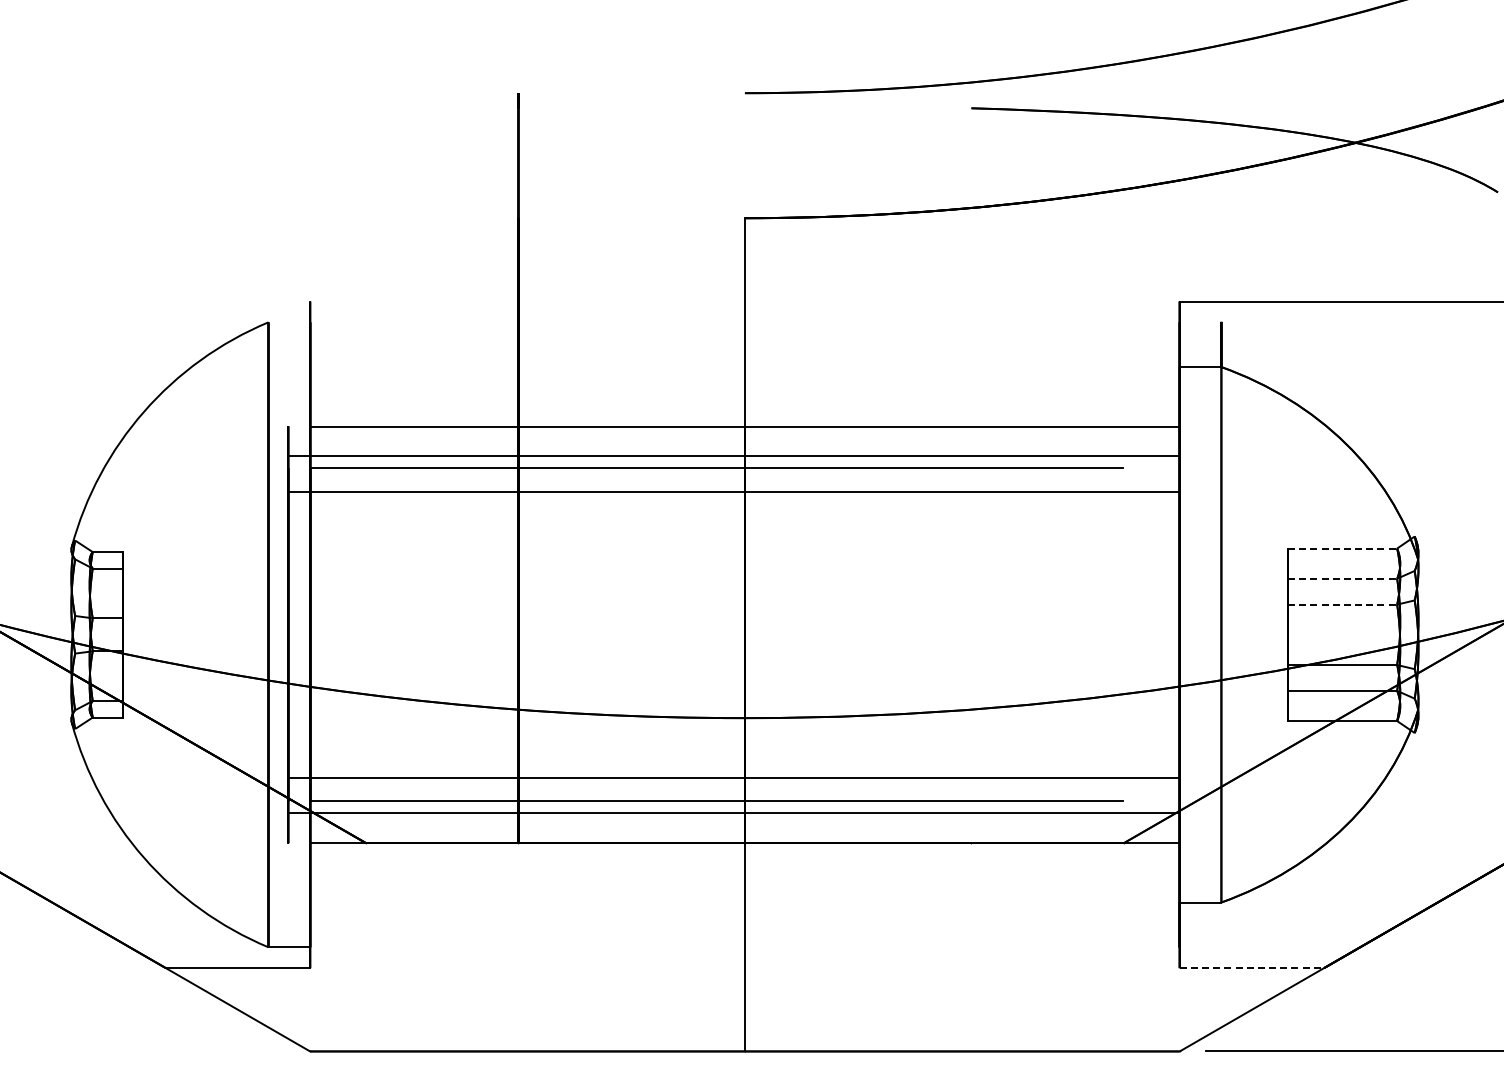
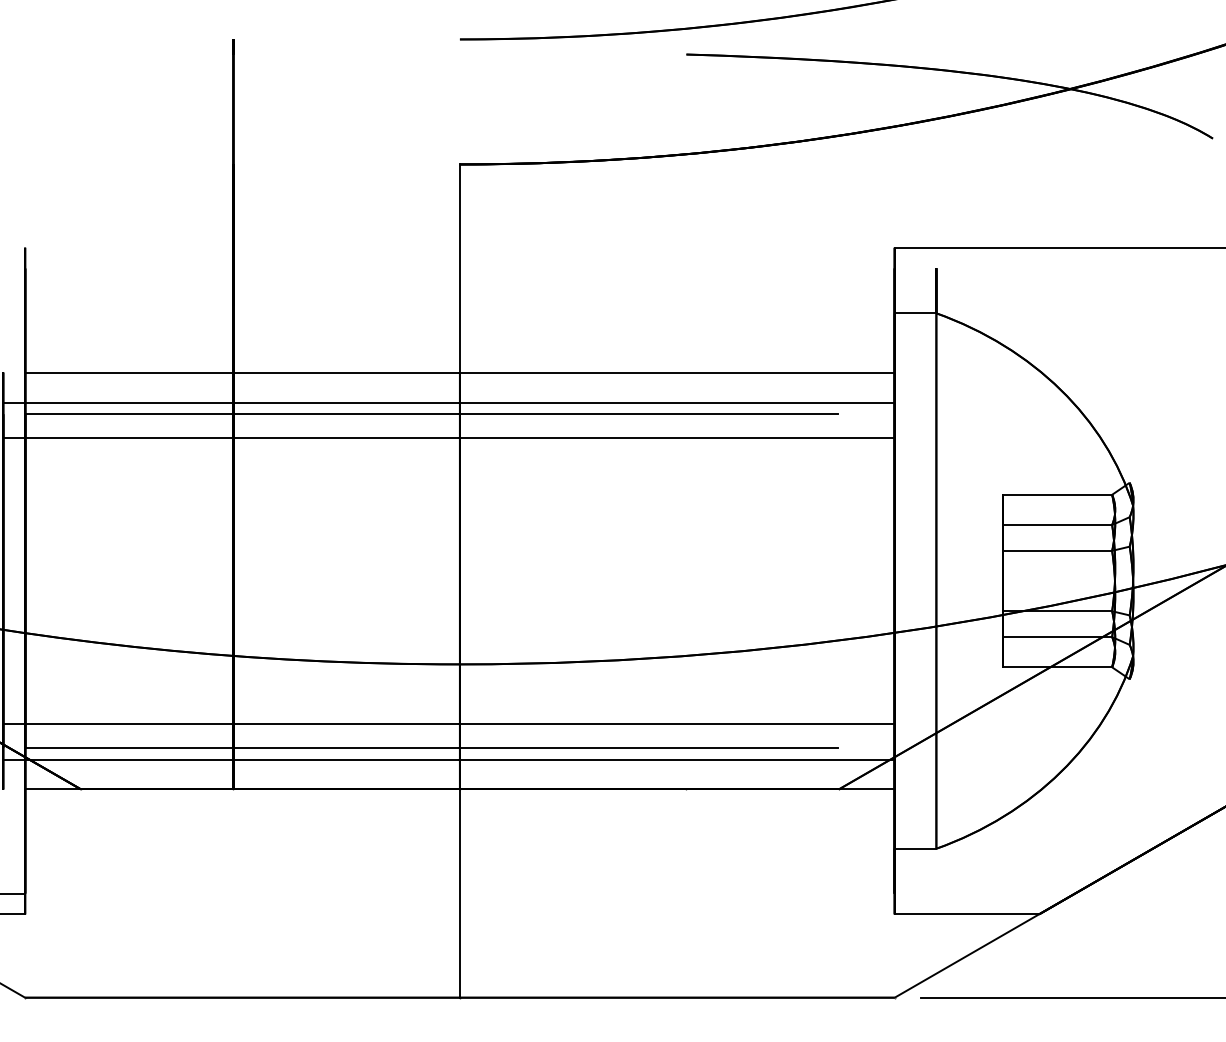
line: (1342, 548) -> (1057, 494), dashed -> solid
line: (1342, 578) -> (1057, 524), dashed -> solid
line: (1342, 604) -> (1057, 550), dashed -> solid
line: (1252, 968) -> (967, 914), dashed -> solid

